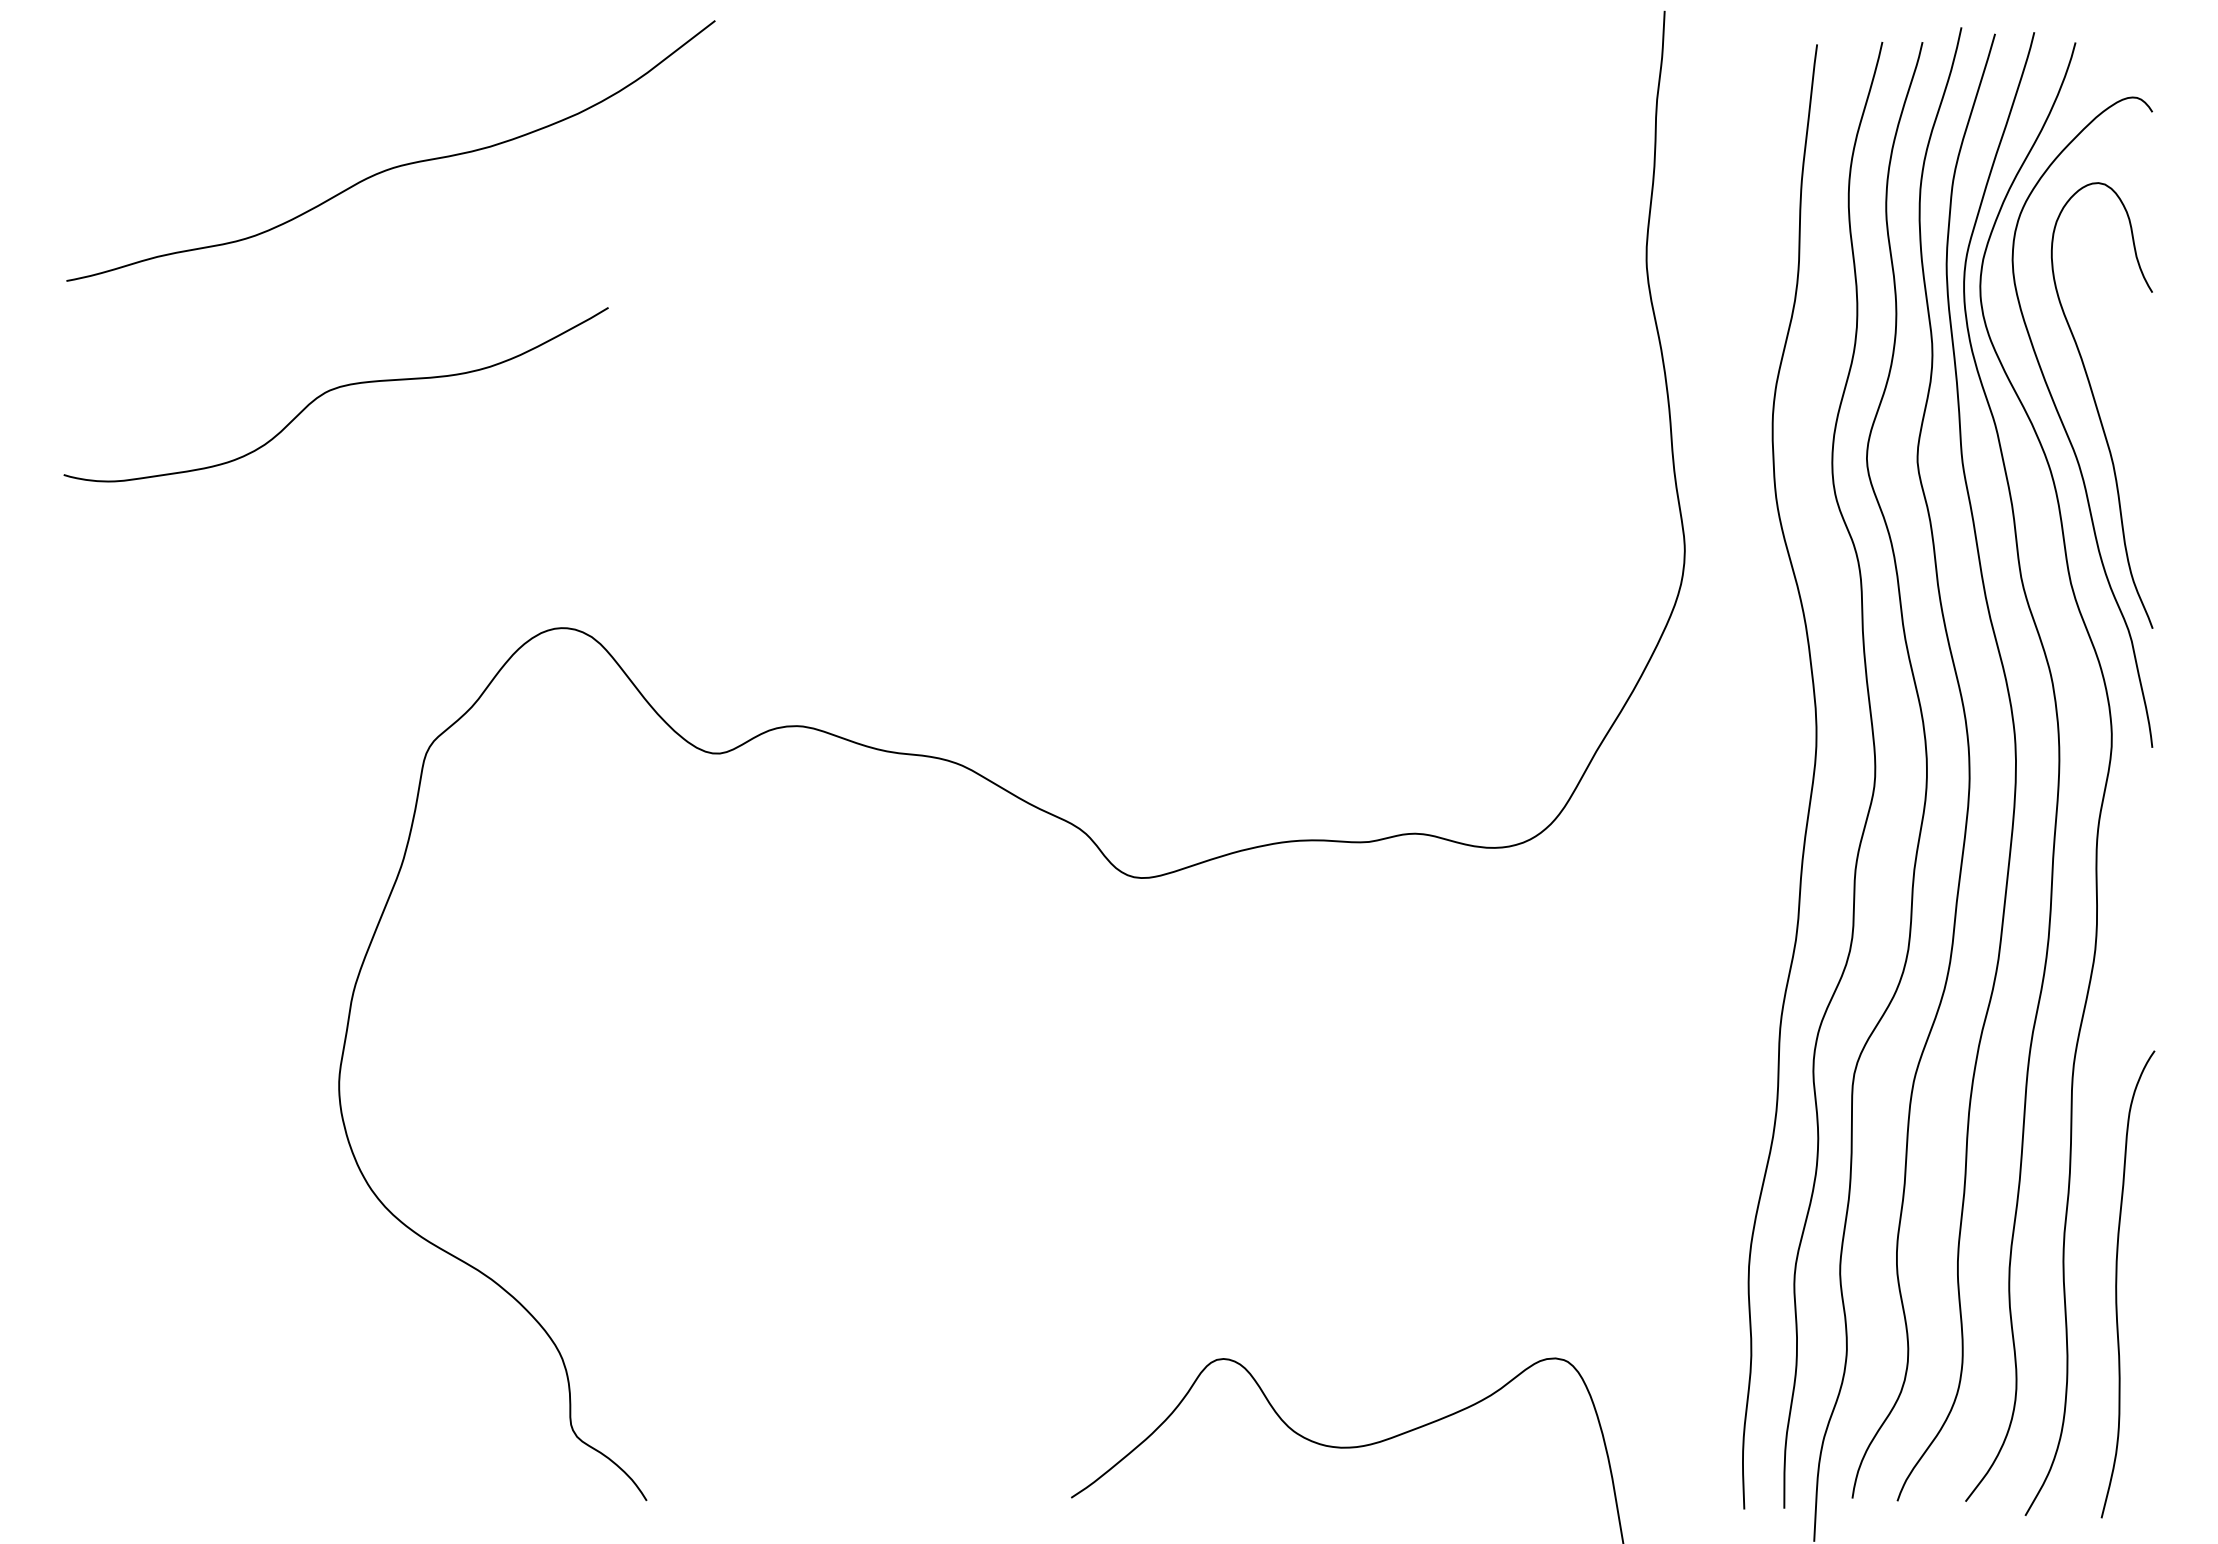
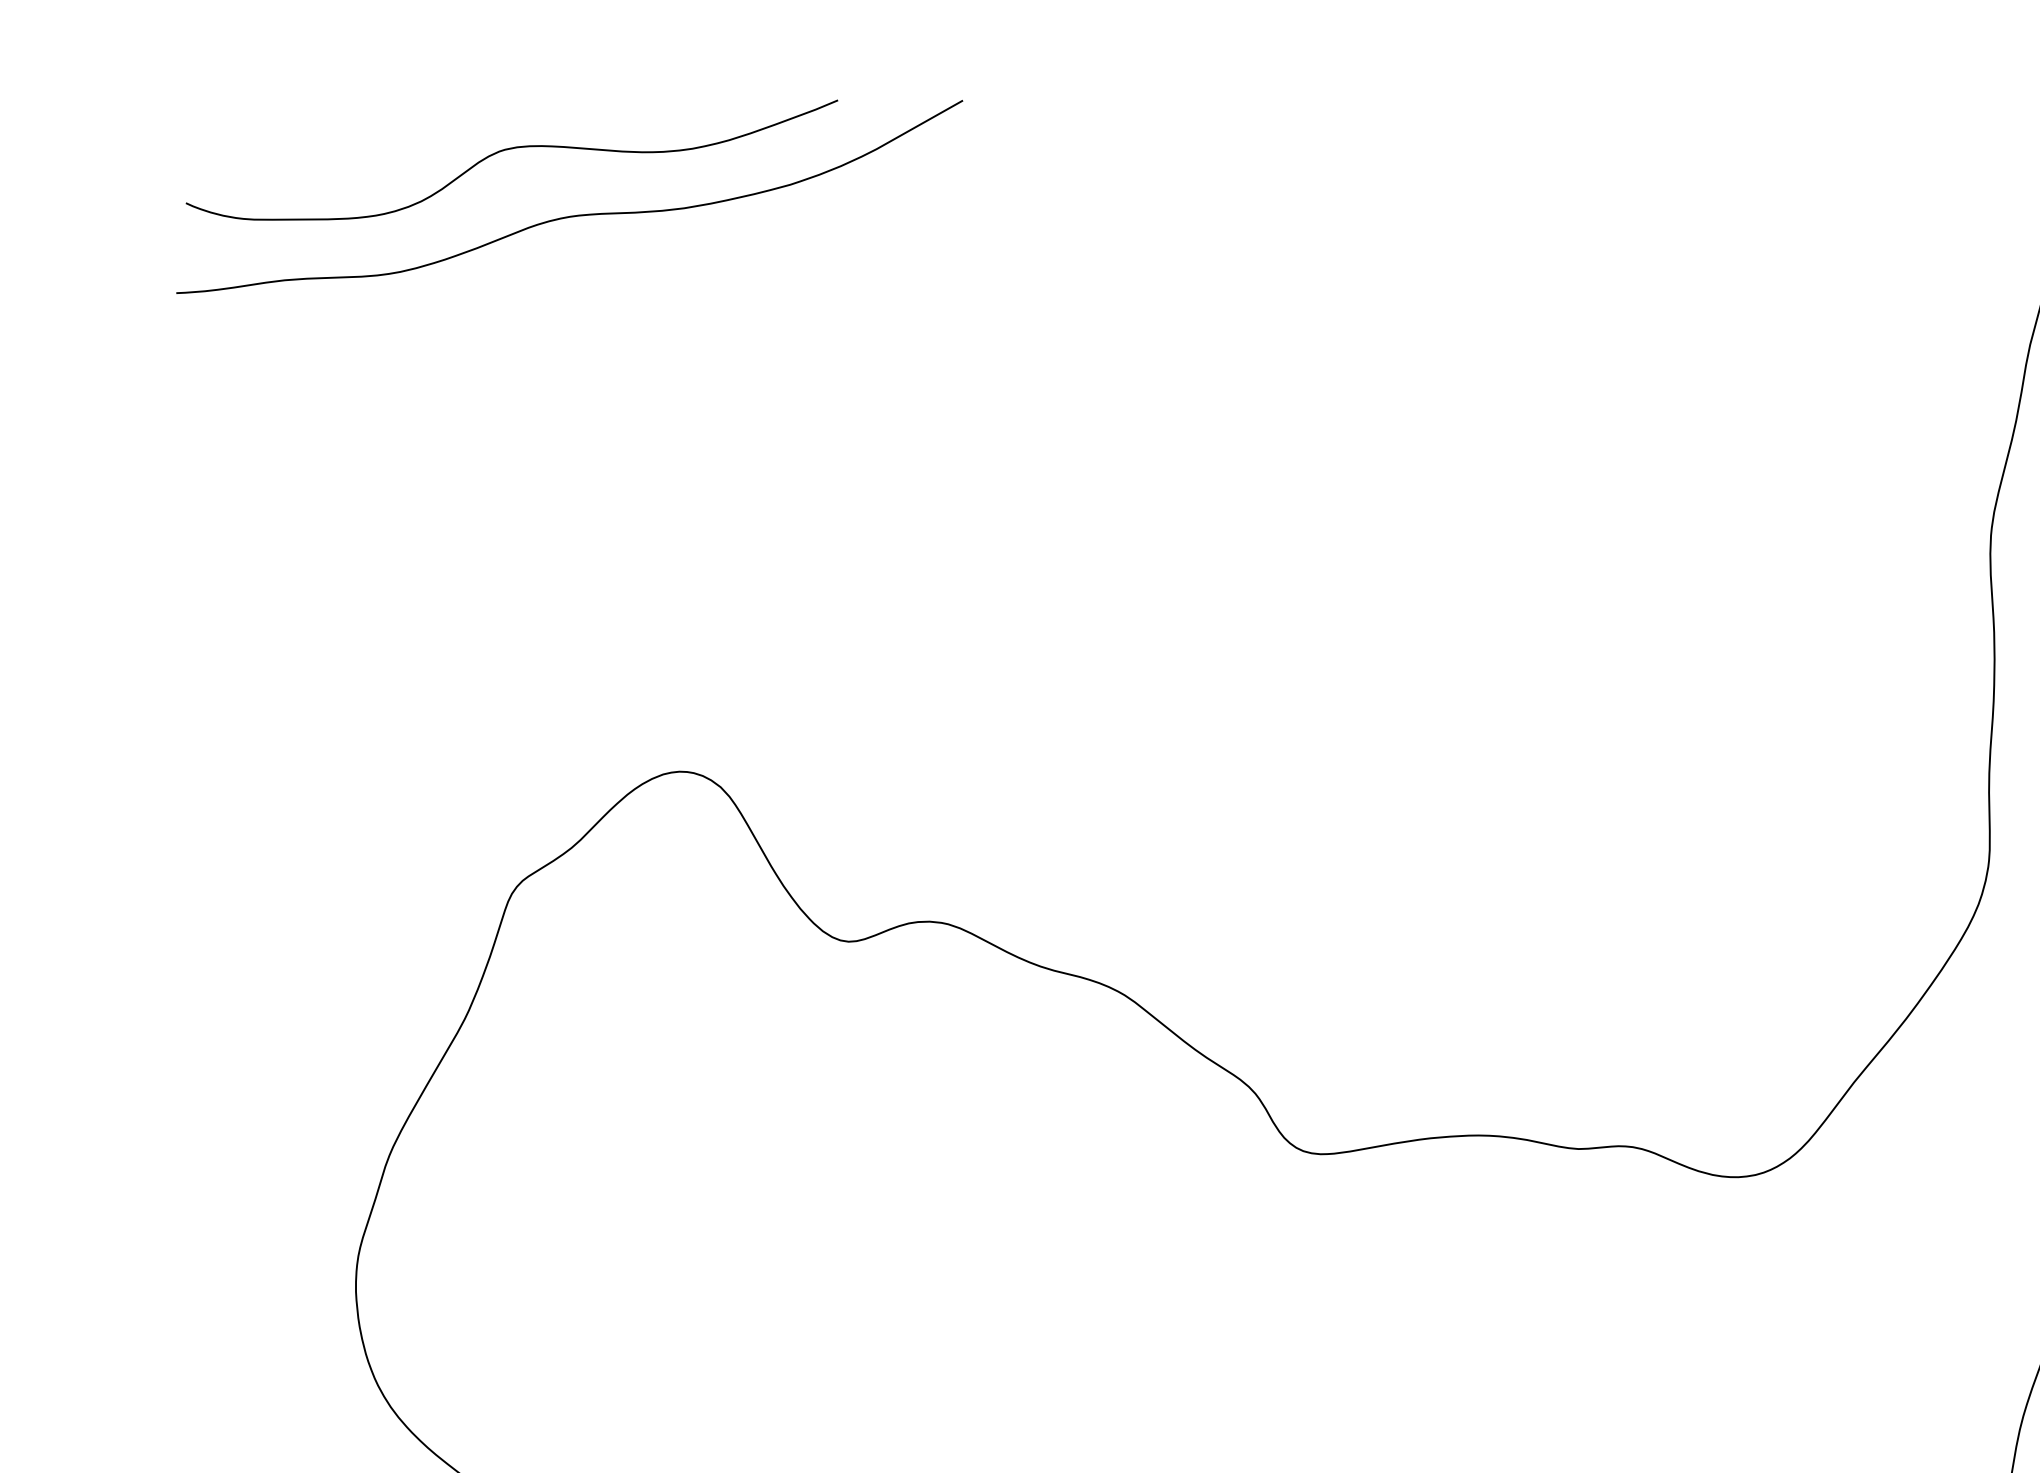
curve: (333, 390) -> (509, 150), moved

